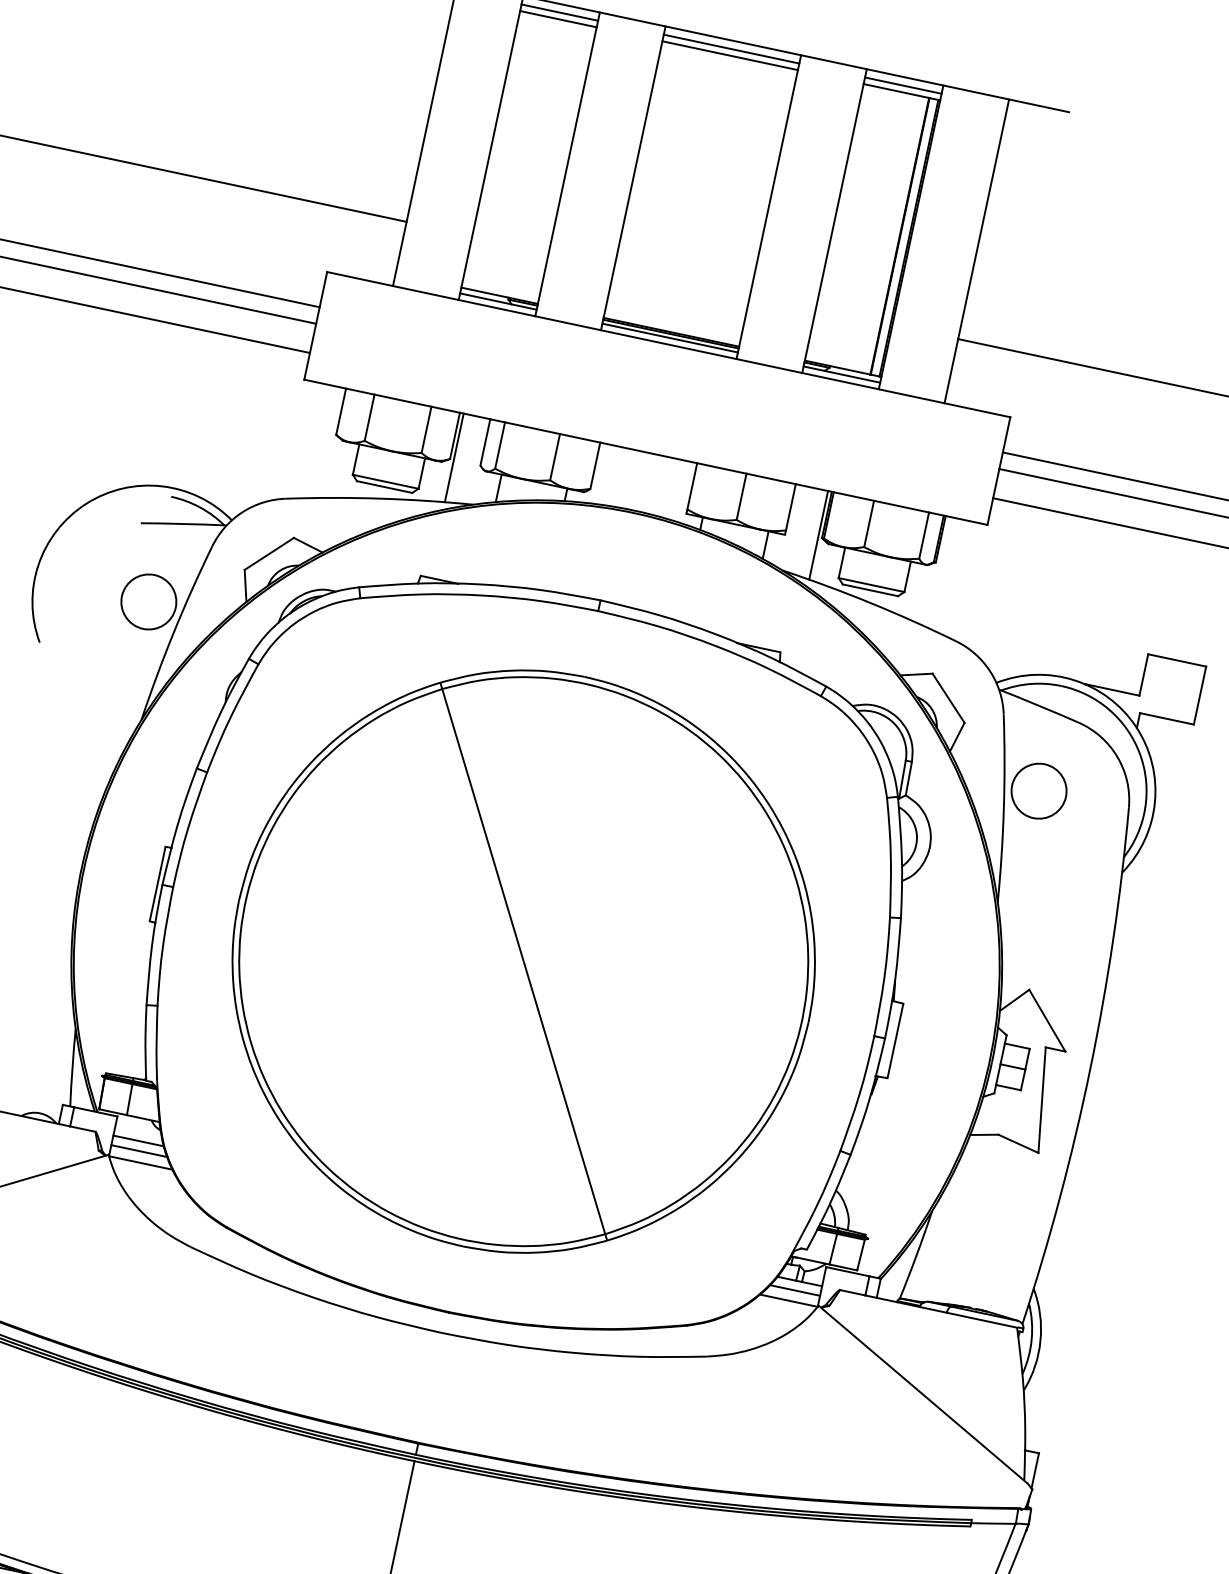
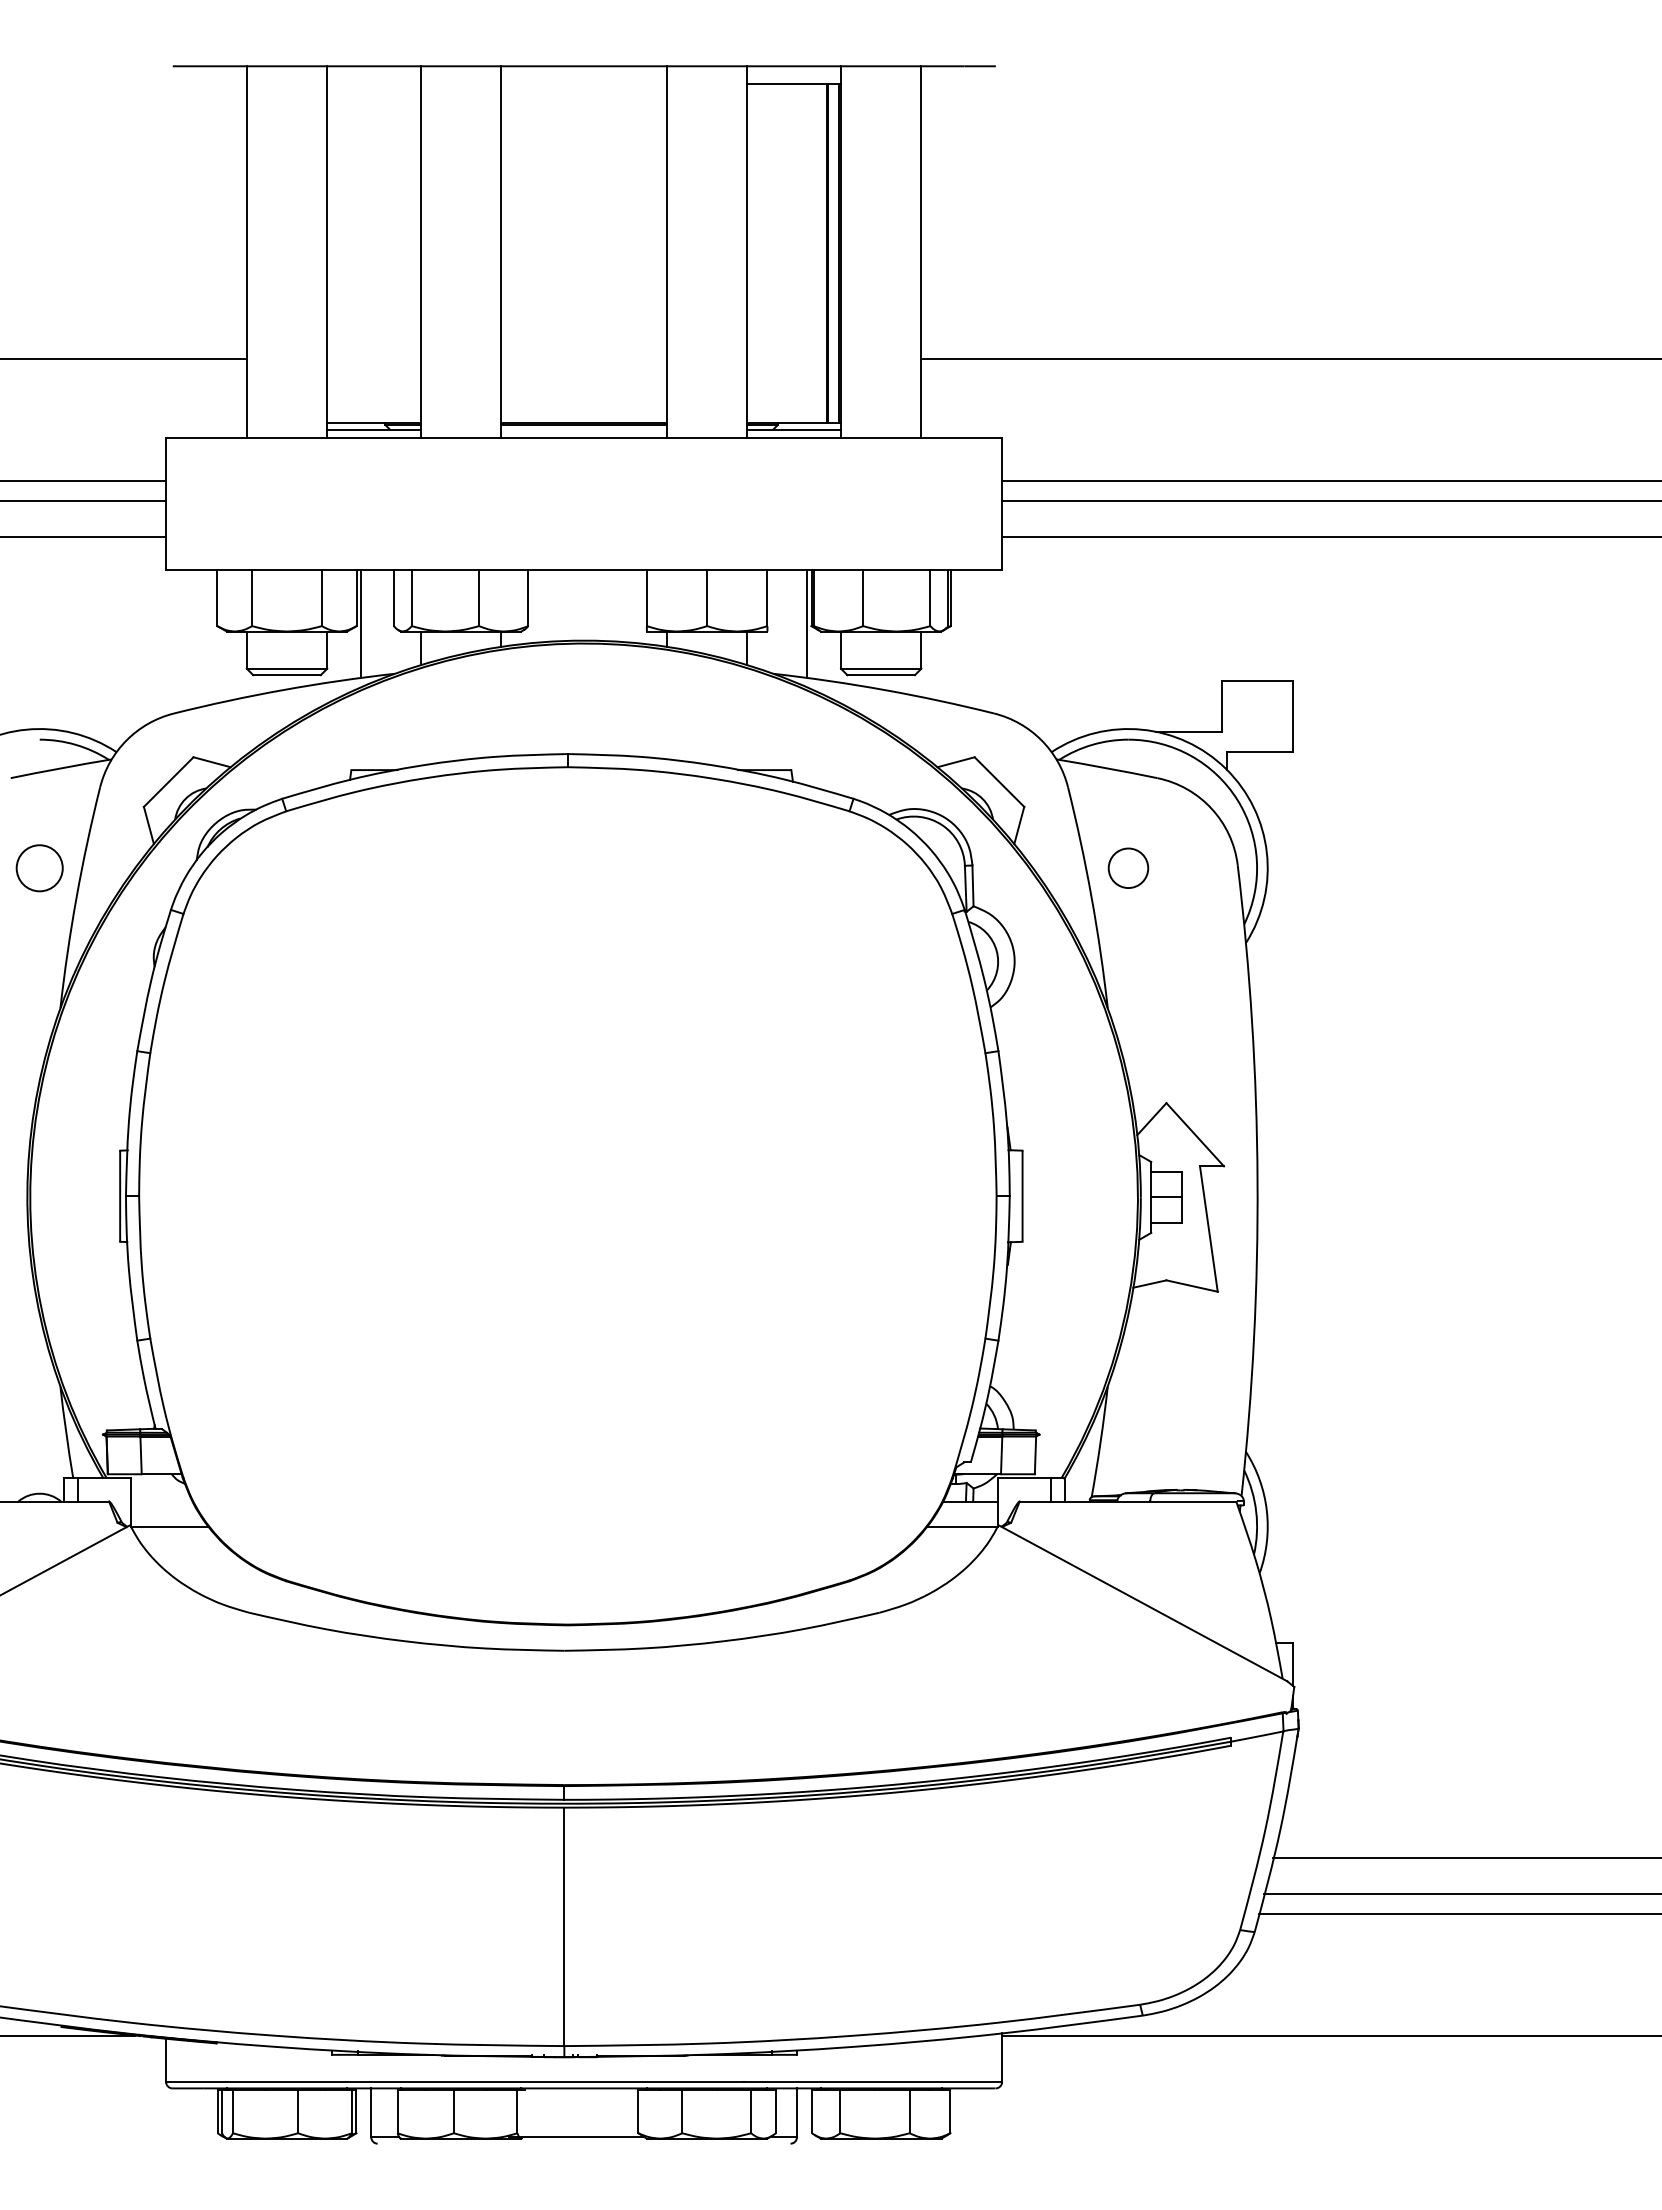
line: (559, 12) -> (373, 76), removed
line: (557, 19) -> (373, 84), removed
line: (731, 49) -> (583, 76), removed
line: (729, 55) -> (583, 84), removed
line: (903, 85) -> (794, 76), removed
line: (669, 337) -> (583, 429), removed
circle: (148, 602) -> (39, 868), size x0.7
circle: (1039, 791) -> (1128, 868), size x0.6
part: (523, 961) -> (567, 1195), removed
line: (138, 1140) -> (161, 1501), removed
line: (138, 1151) -> (164, 1513), removed
line: (794, 1290) -> (966, 1513), removed

